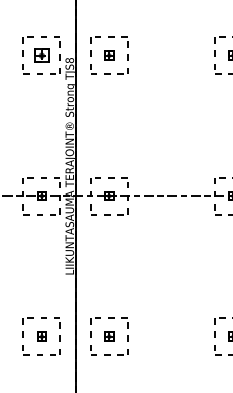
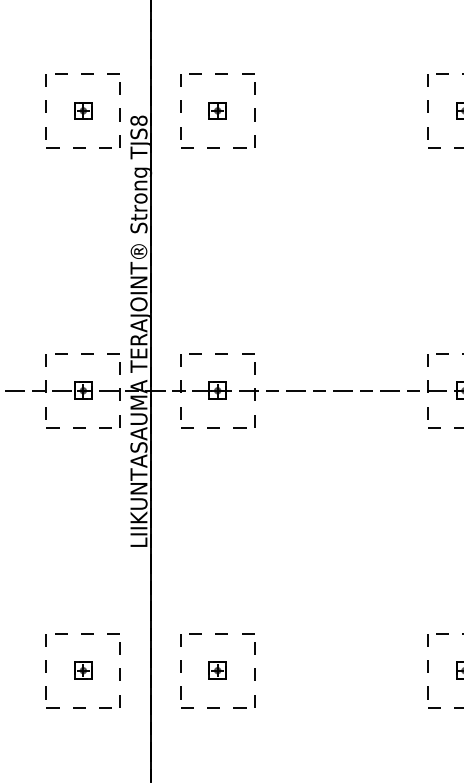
part: (41, 55) -> (82, 110), size x0.62

